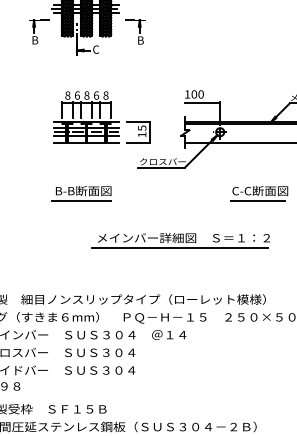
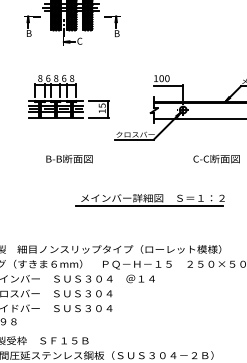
part: (101, 117) -> (68, 96), moved
line: (81, 201) -> (67, 167), removed
line: (257, 201) -> (214, 167), removed

